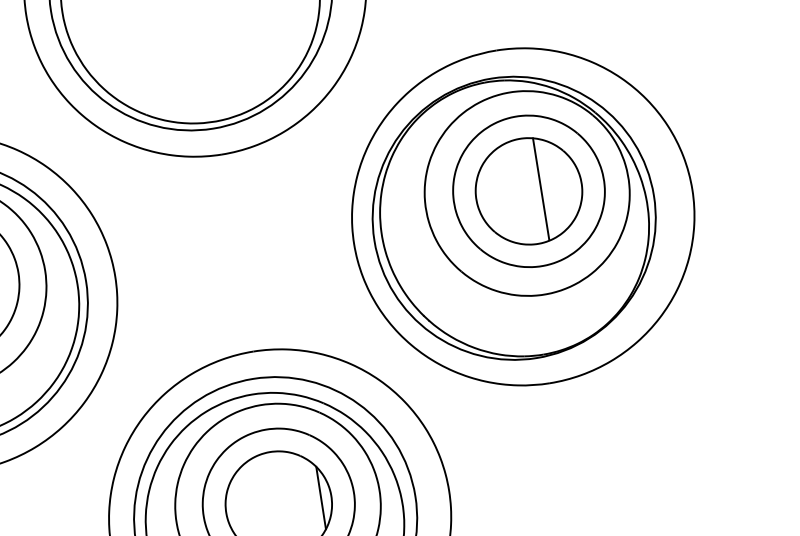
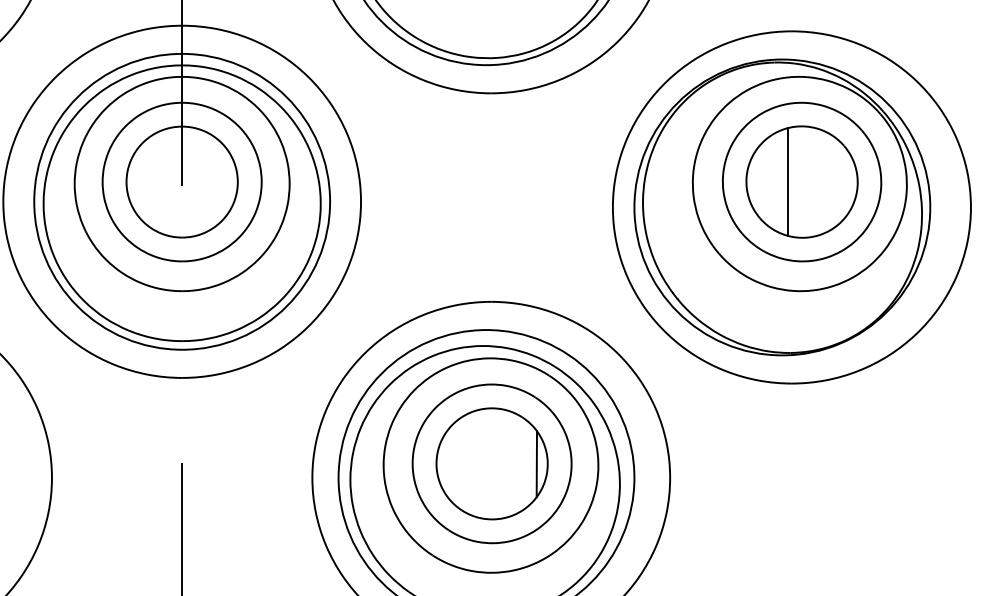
line: (540, 188) -> (787, 181), moved

